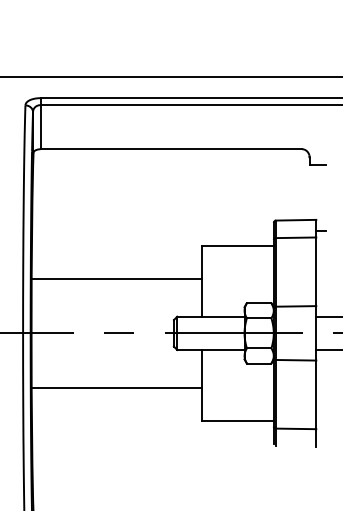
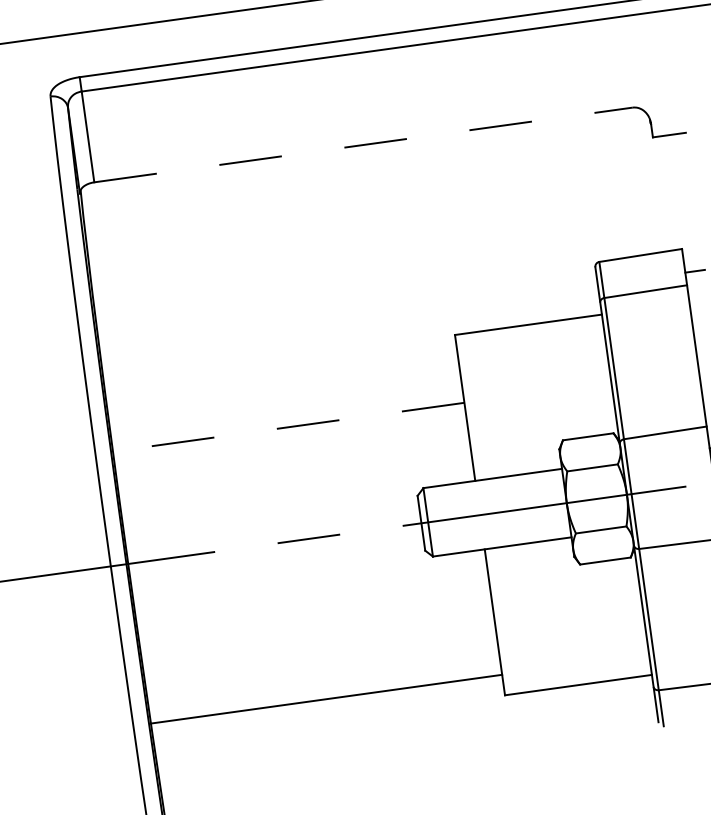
line: (171, 149) -> (363, 145), solid -> dashed
line: (116, 278) -> (287, 426), solid -> dashed
line: (116, 387) -> (325, 698), moved

